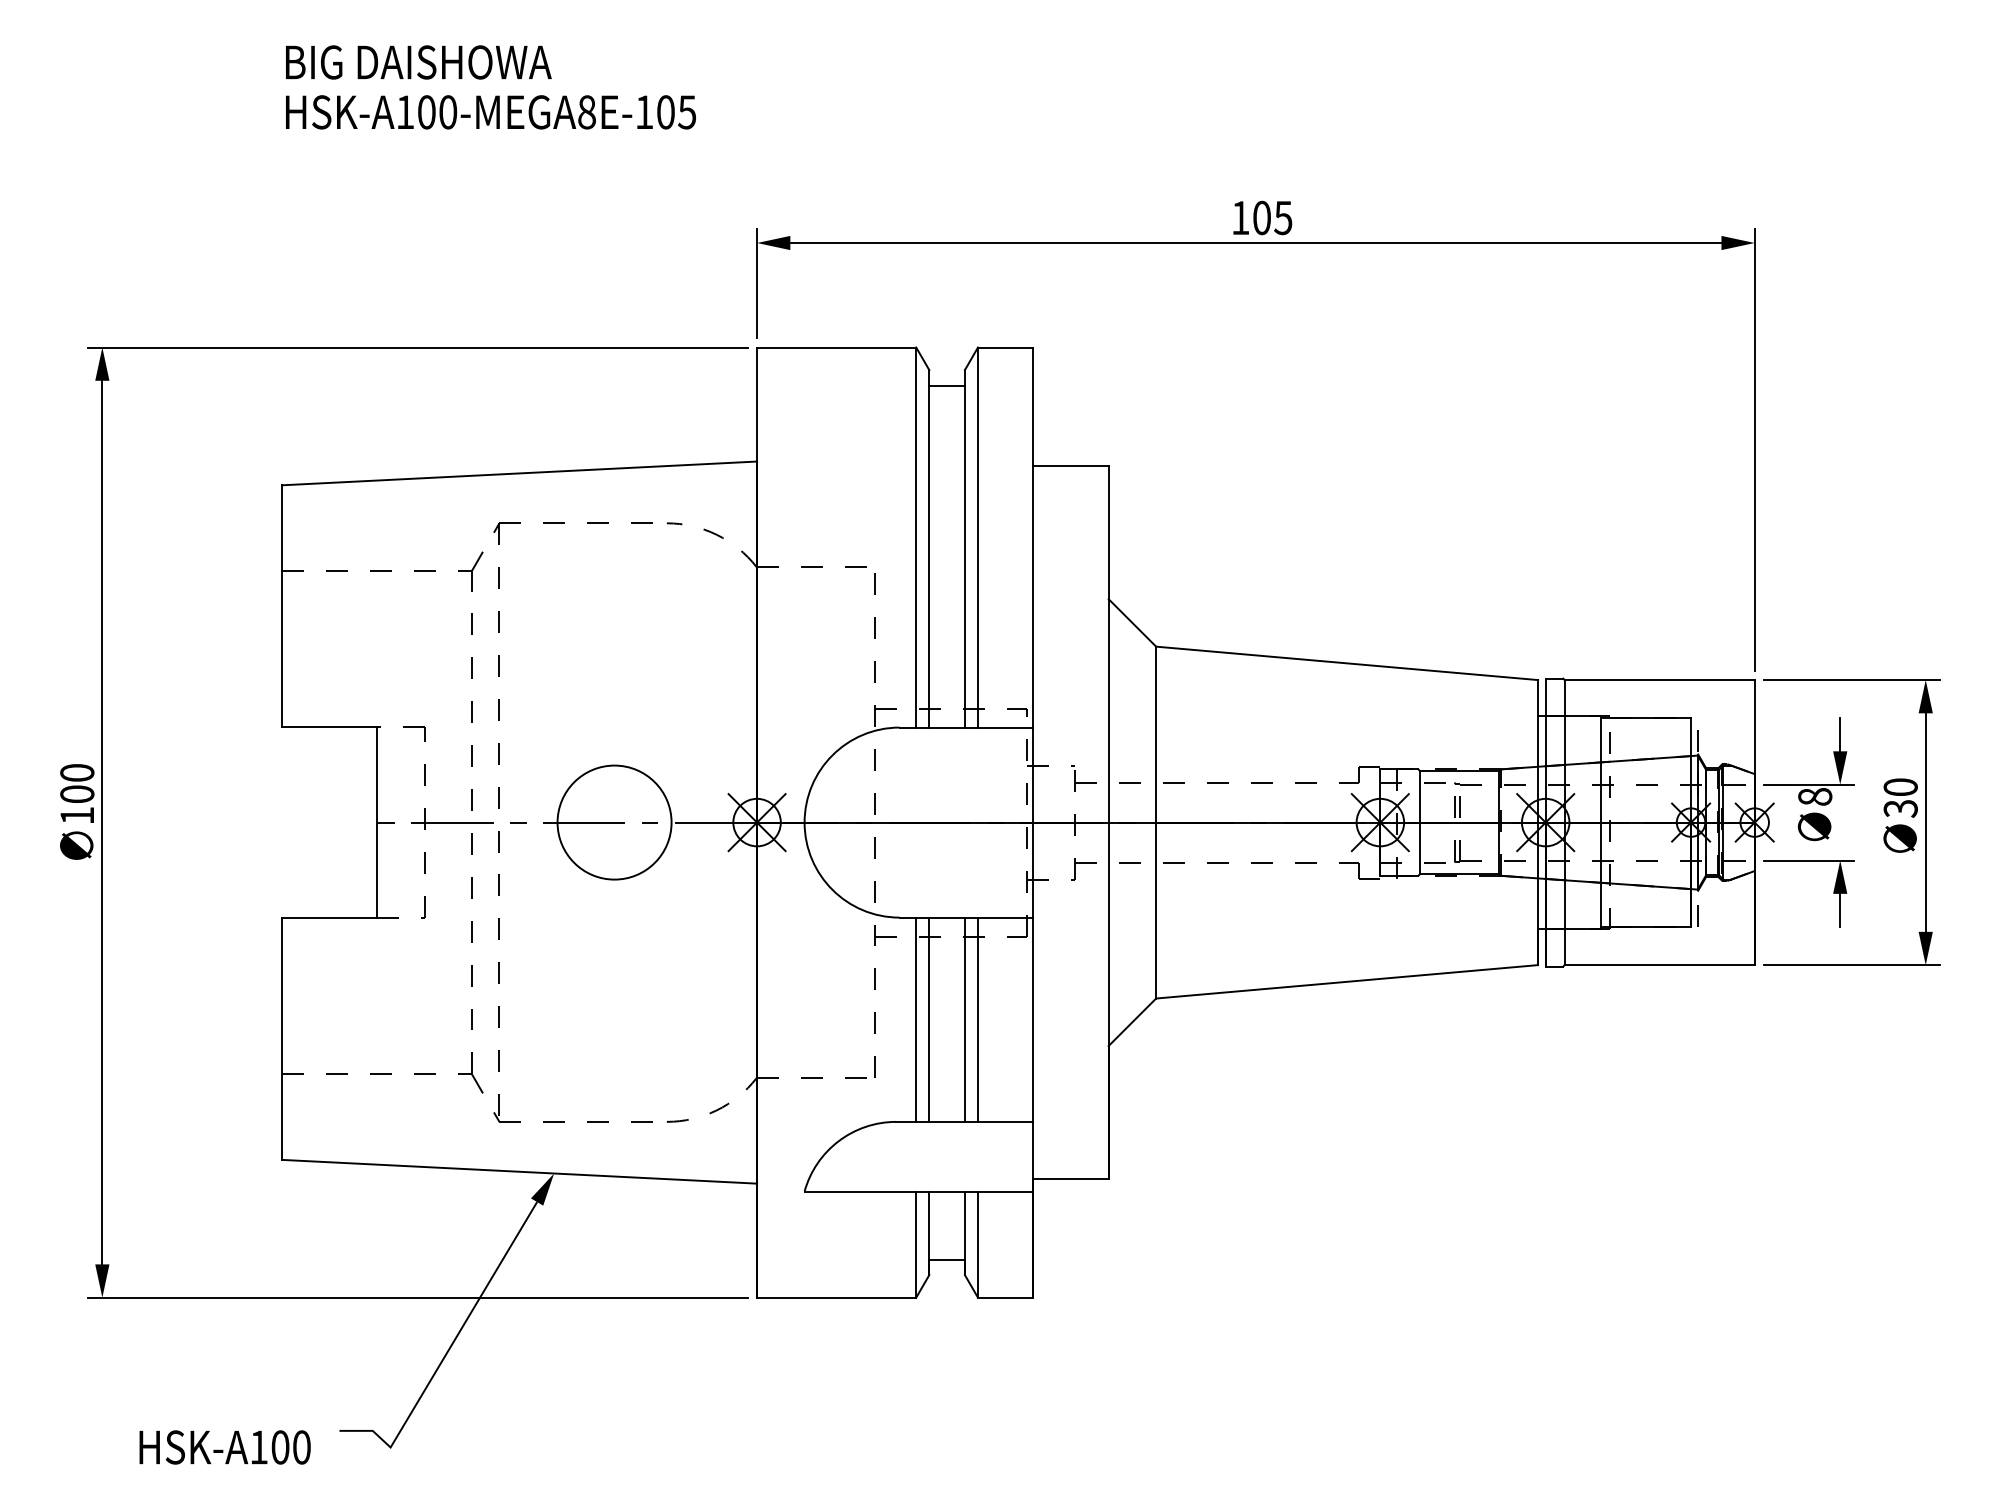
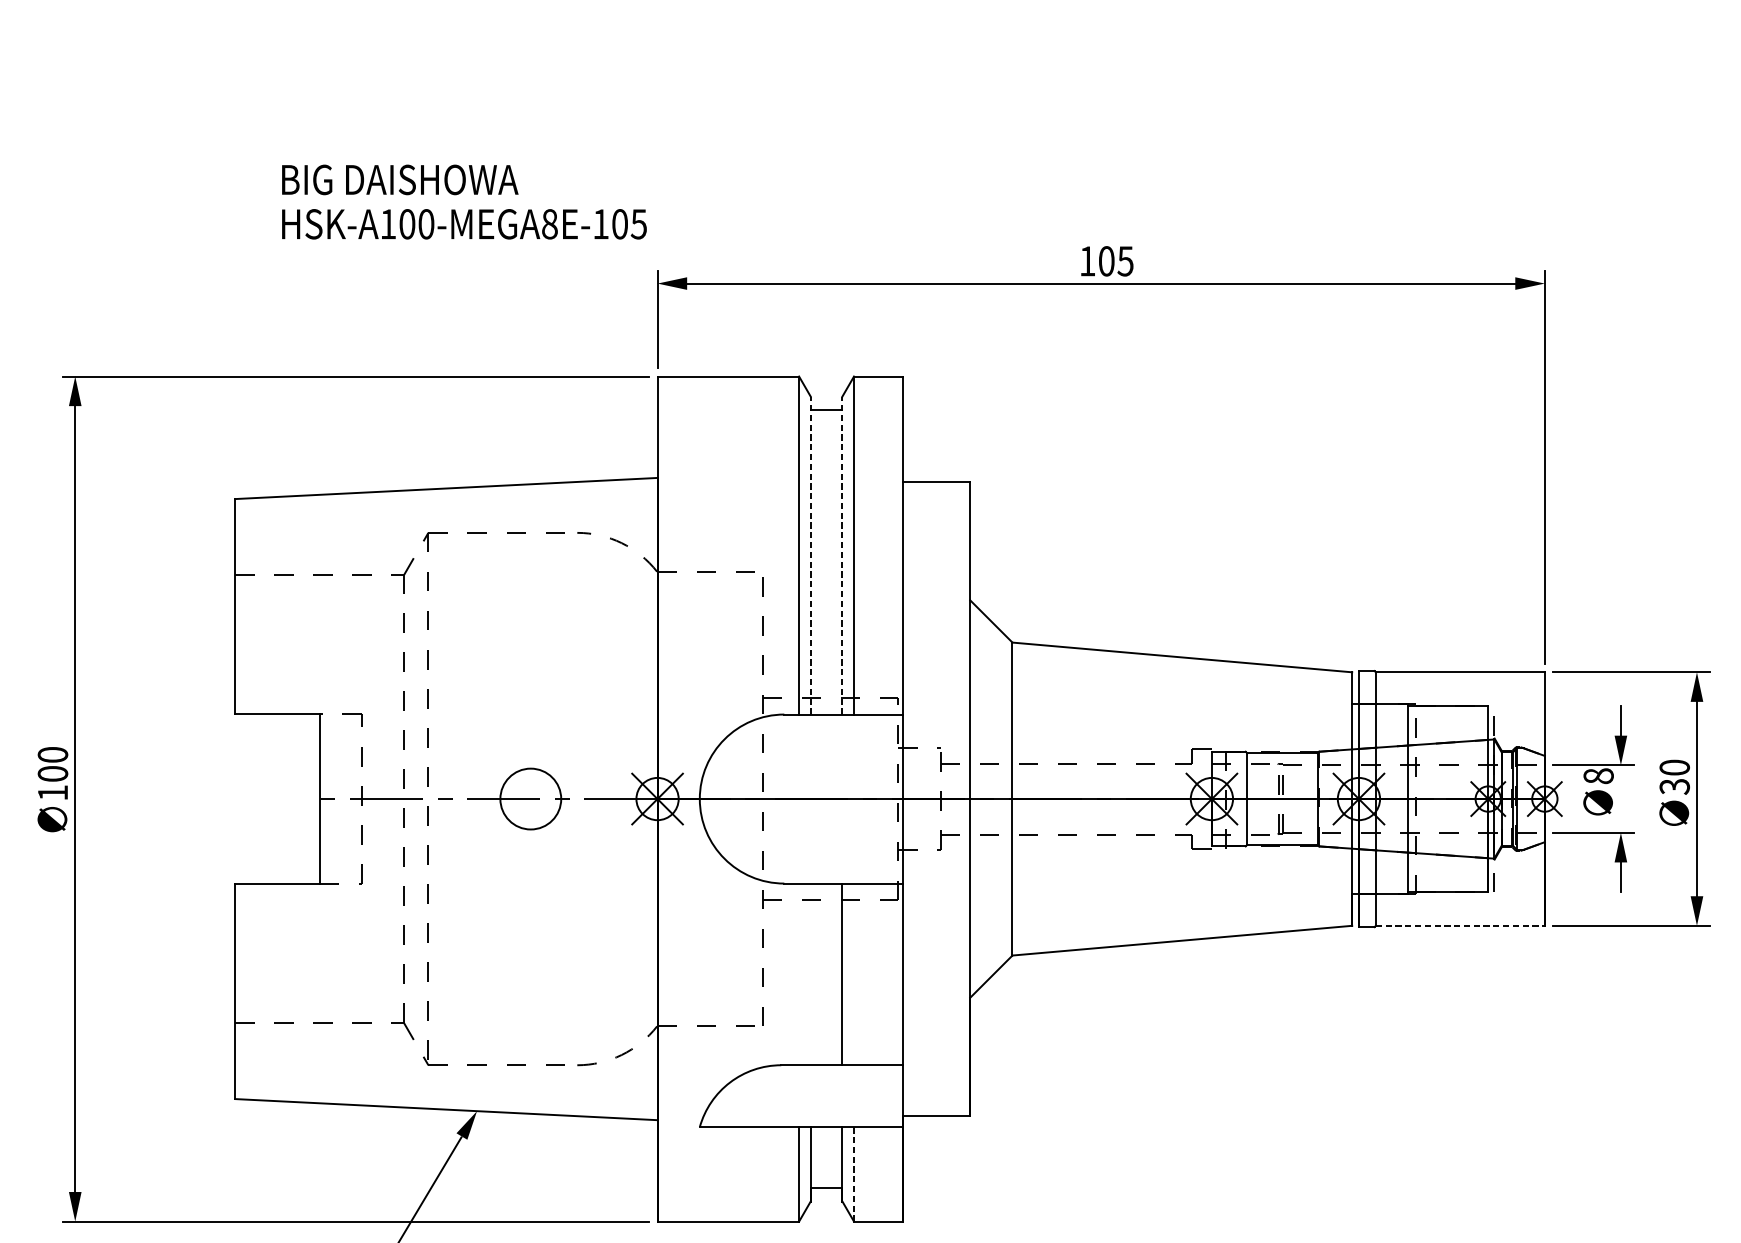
text: (490, 87) -> (464, 202), moved
line: (929, 548) -> (810, 555), solid -> dashed
line: (964, 548) -> (842, 555), solid -> dashed
circle: (614, 822) -> (530, 798), size x0.6
line: (1660, 965) -> (1461, 926), solid -> dashed
line: (916, 1019) -> (799, 974), removed
line: (929, 1019) -> (810, 974), removed
line: (977, 1019) -> (853, 974), removed
line: (977, 1244) -> (853, 1174), solid -> dashed

